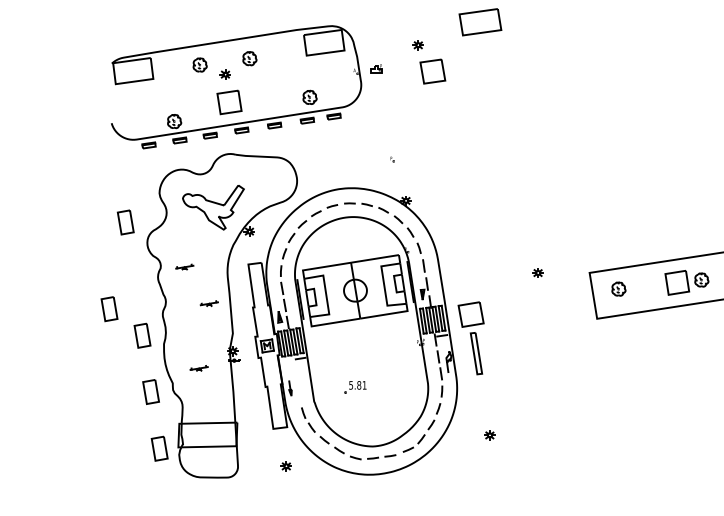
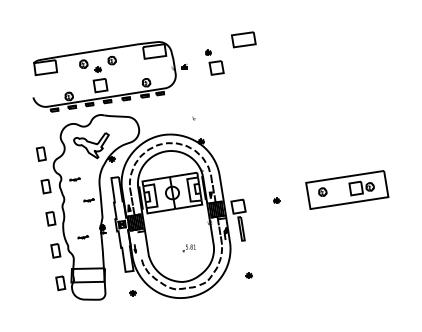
part: (537, 272) -> (276, 200), moved
part: (108, 309) -> (45, 186), moved
part: (353, 387) -> (188, 248), moved

